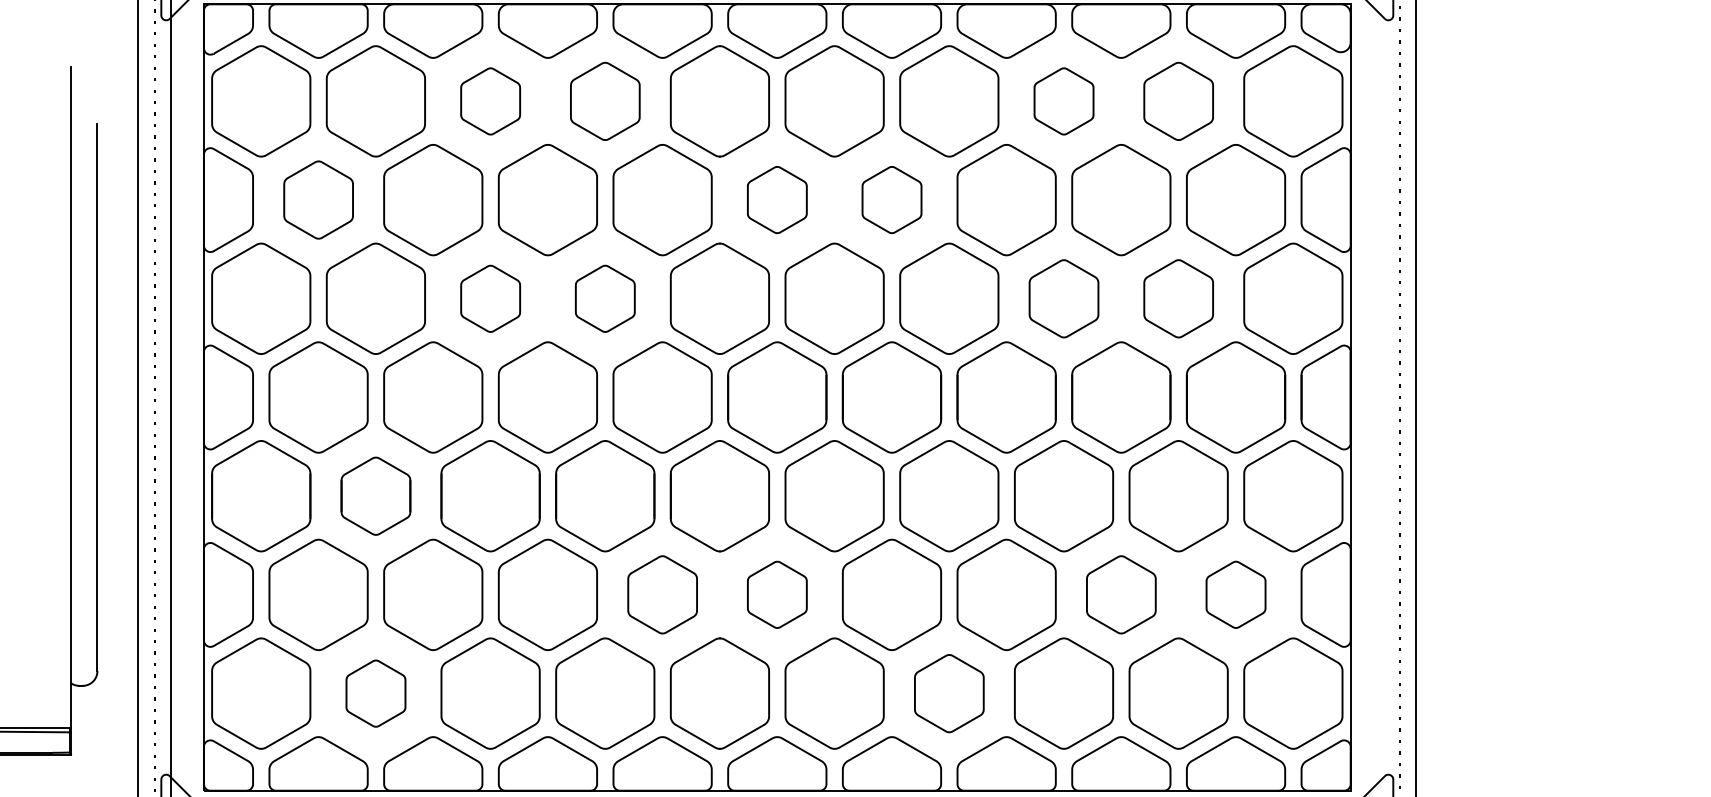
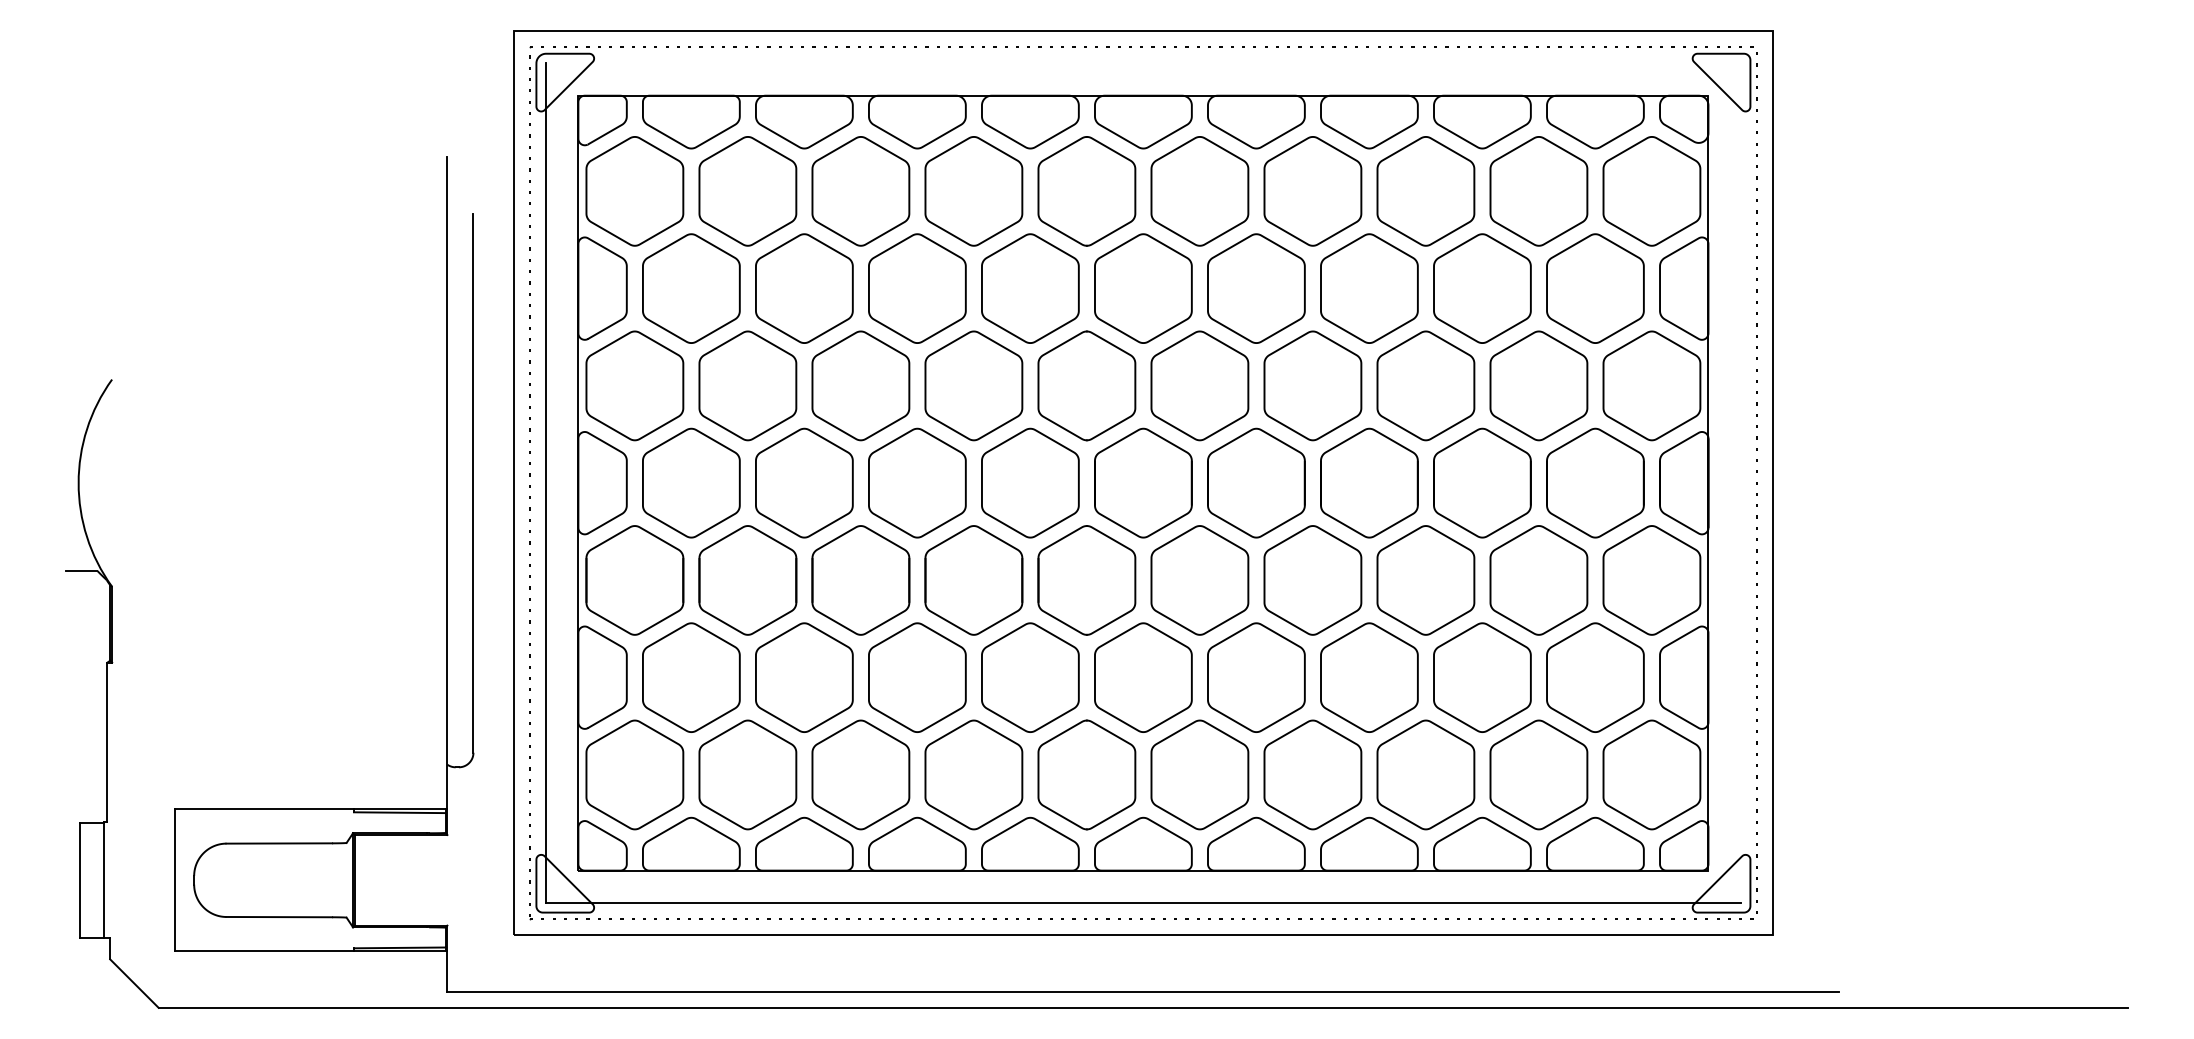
part: (490, 101) -> (860, 191), size x1.67
part: (604, 101) -> (973, 191), size x1.43
part: (1063, 101) -> (1425, 191), size x1.67
part: (1178, 101) -> (1538, 191), size x1.43
part: (318, 199) -> (691, 288), size x1.43
part: (777, 199) -> (1143, 288), size x1.67
part: (892, 199) -> (1256, 288), size x1.67
part: (490, 298) -> (860, 385), size x1.67
part: (604, 298) -> (973, 385), size x1.67
part: (1063, 298) -> (1425, 385), size x1.43
part: (1178, 298) -> (1538, 385), size x1.43
part: (375, 496) -> (747, 580), size x1.43
part: (662, 594) -> (1030, 677), size x1.43
part: (777, 594) -> (1143, 677), size x1.67
part: (1121, 594) -> (1482, 677), size x1.43
part: (1236, 594) -> (1595, 677), size x1.67
part: (375, 693) -> (747, 774), size x1.67
part: (948, 693) -> (1312, 774), size x1.43

